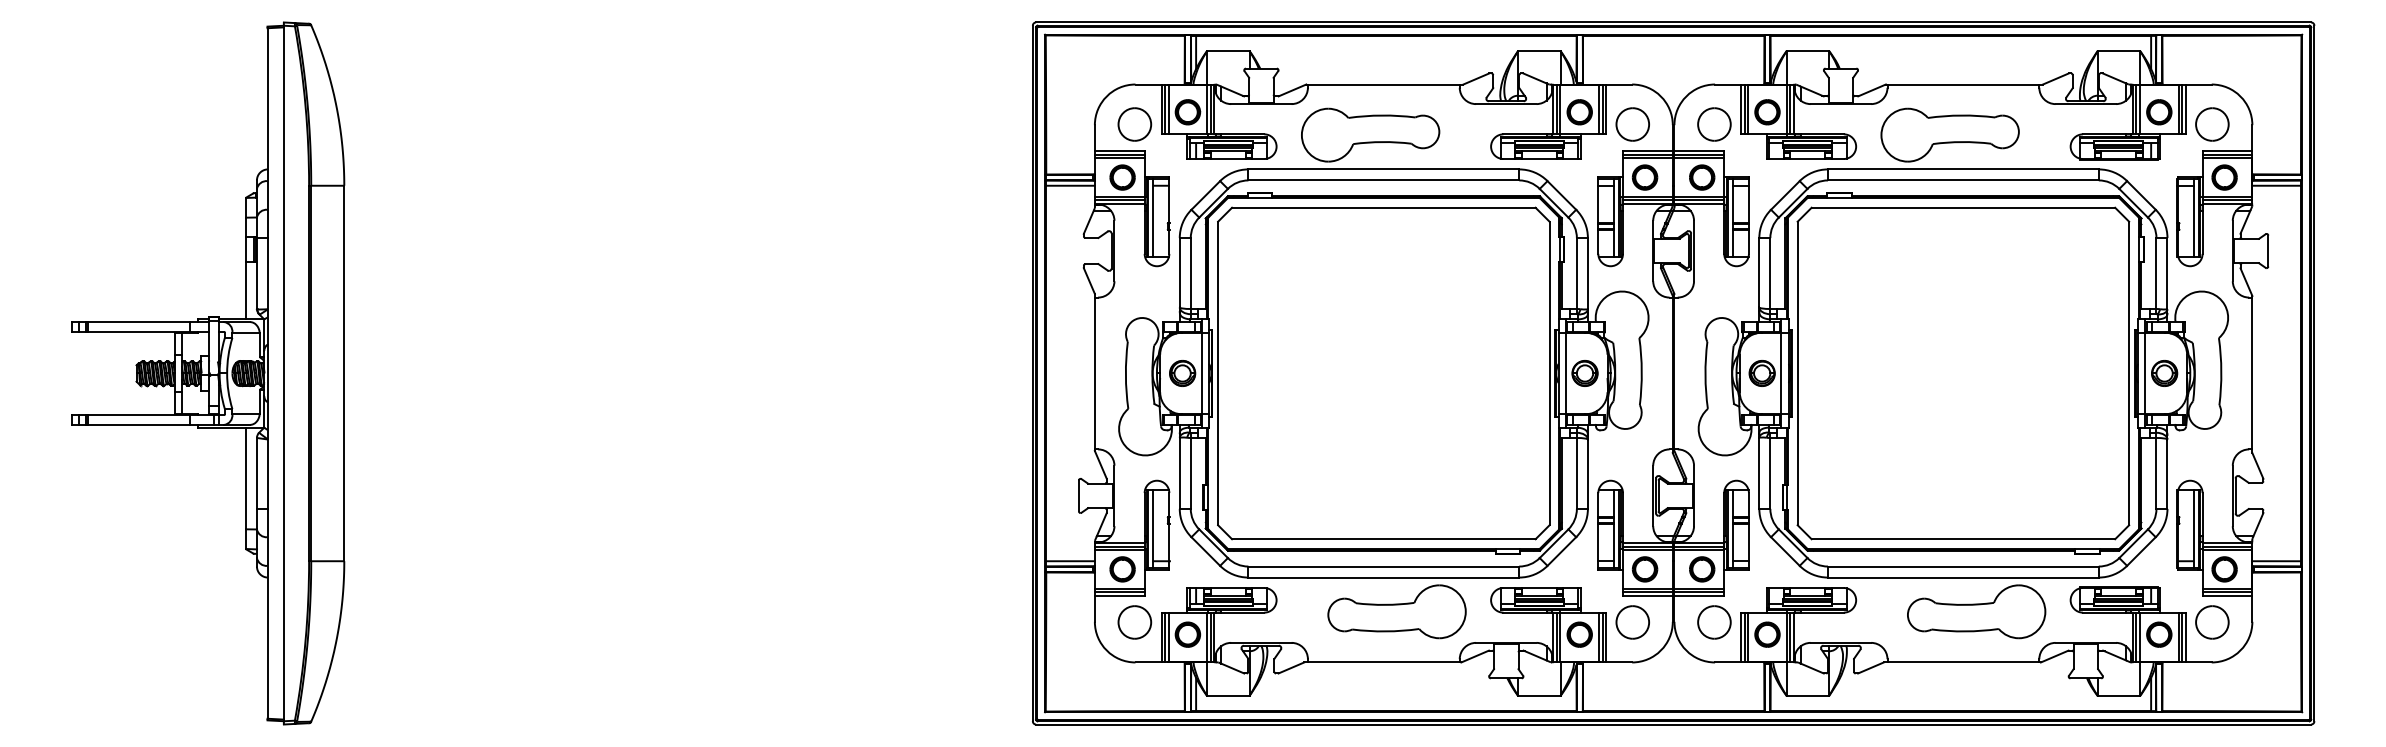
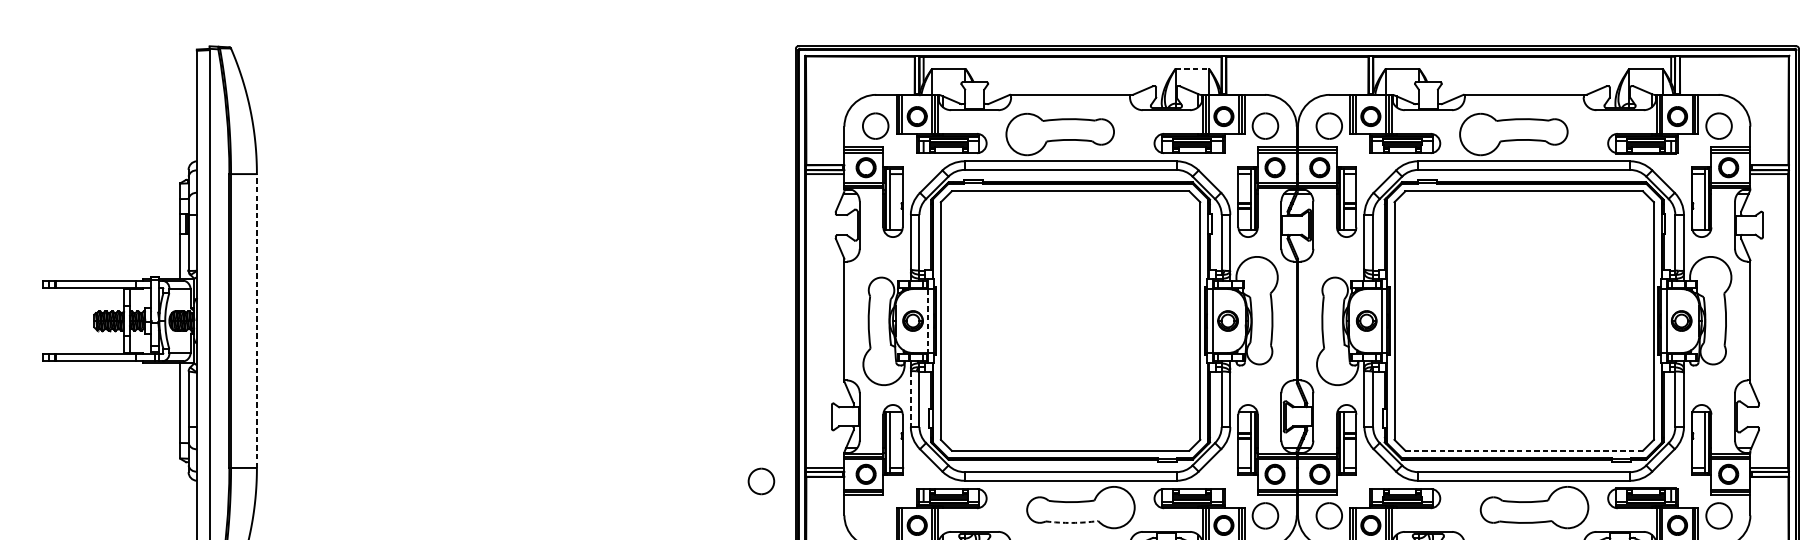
line: (1539, 51) -> (1192, 69), solid -> dashed
line: (344, 373) -> (257, 321), solid -> dashed
line: (1201, 373) -> (927, 321), solid -> dashed
line: (1179, 473) -> (910, 399), solid -> dashed
line: (1963, 539) -> (1524, 450), solid -> dashed
part: (1134, 622) -> (761, 481), moved
arc: (1385, 631) -> (1071, 522), solid -> dashed

